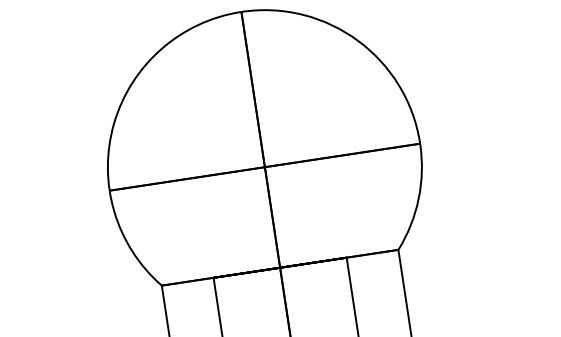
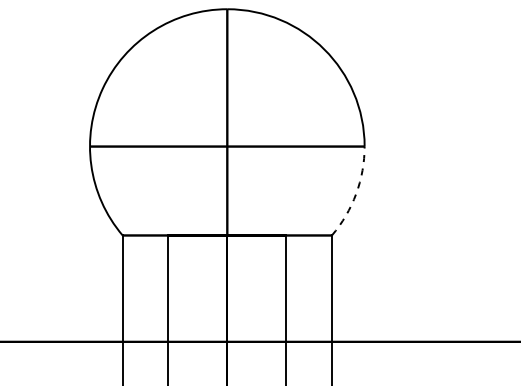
arc: (418, 198) -> (356, 193), solid -> dashed

